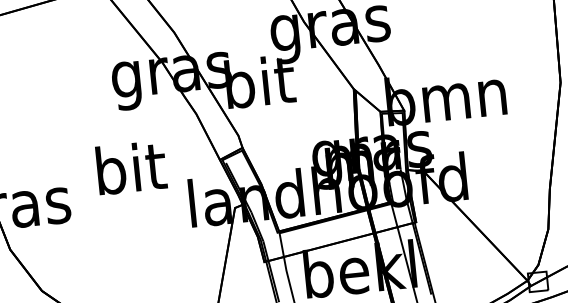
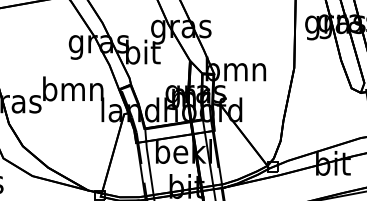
text: (130, 167) -> (73, 88), bit -> bmn

